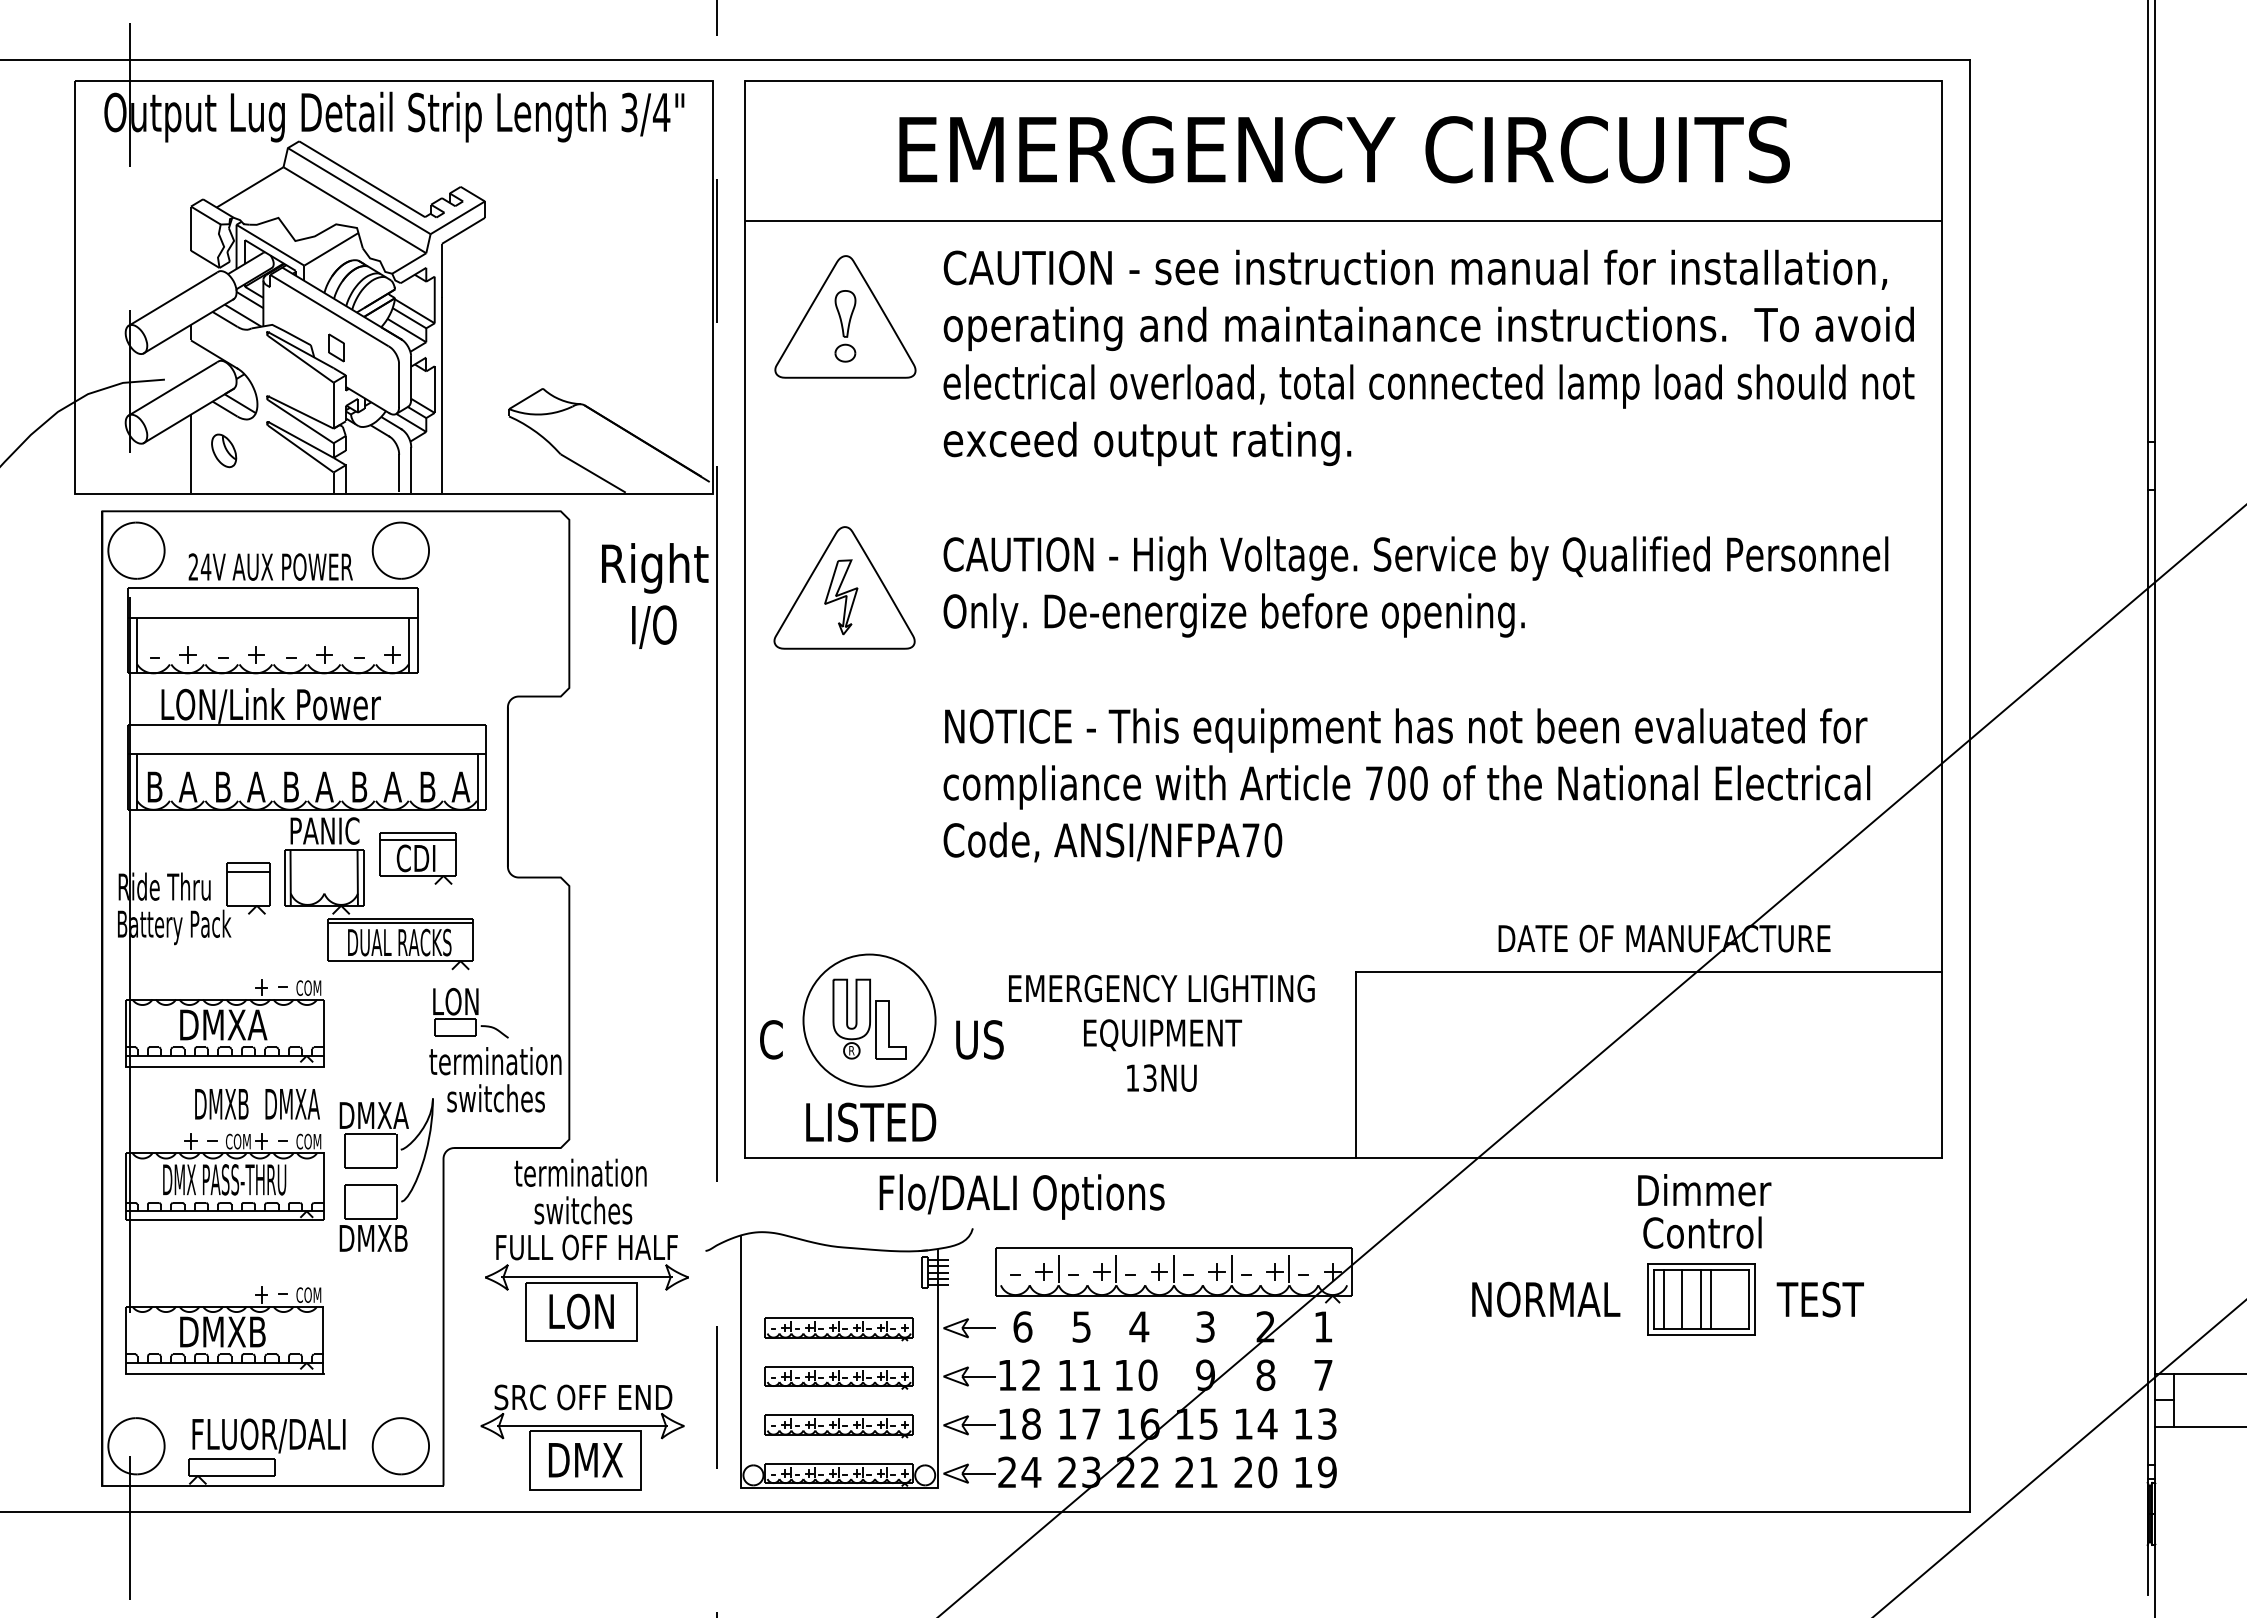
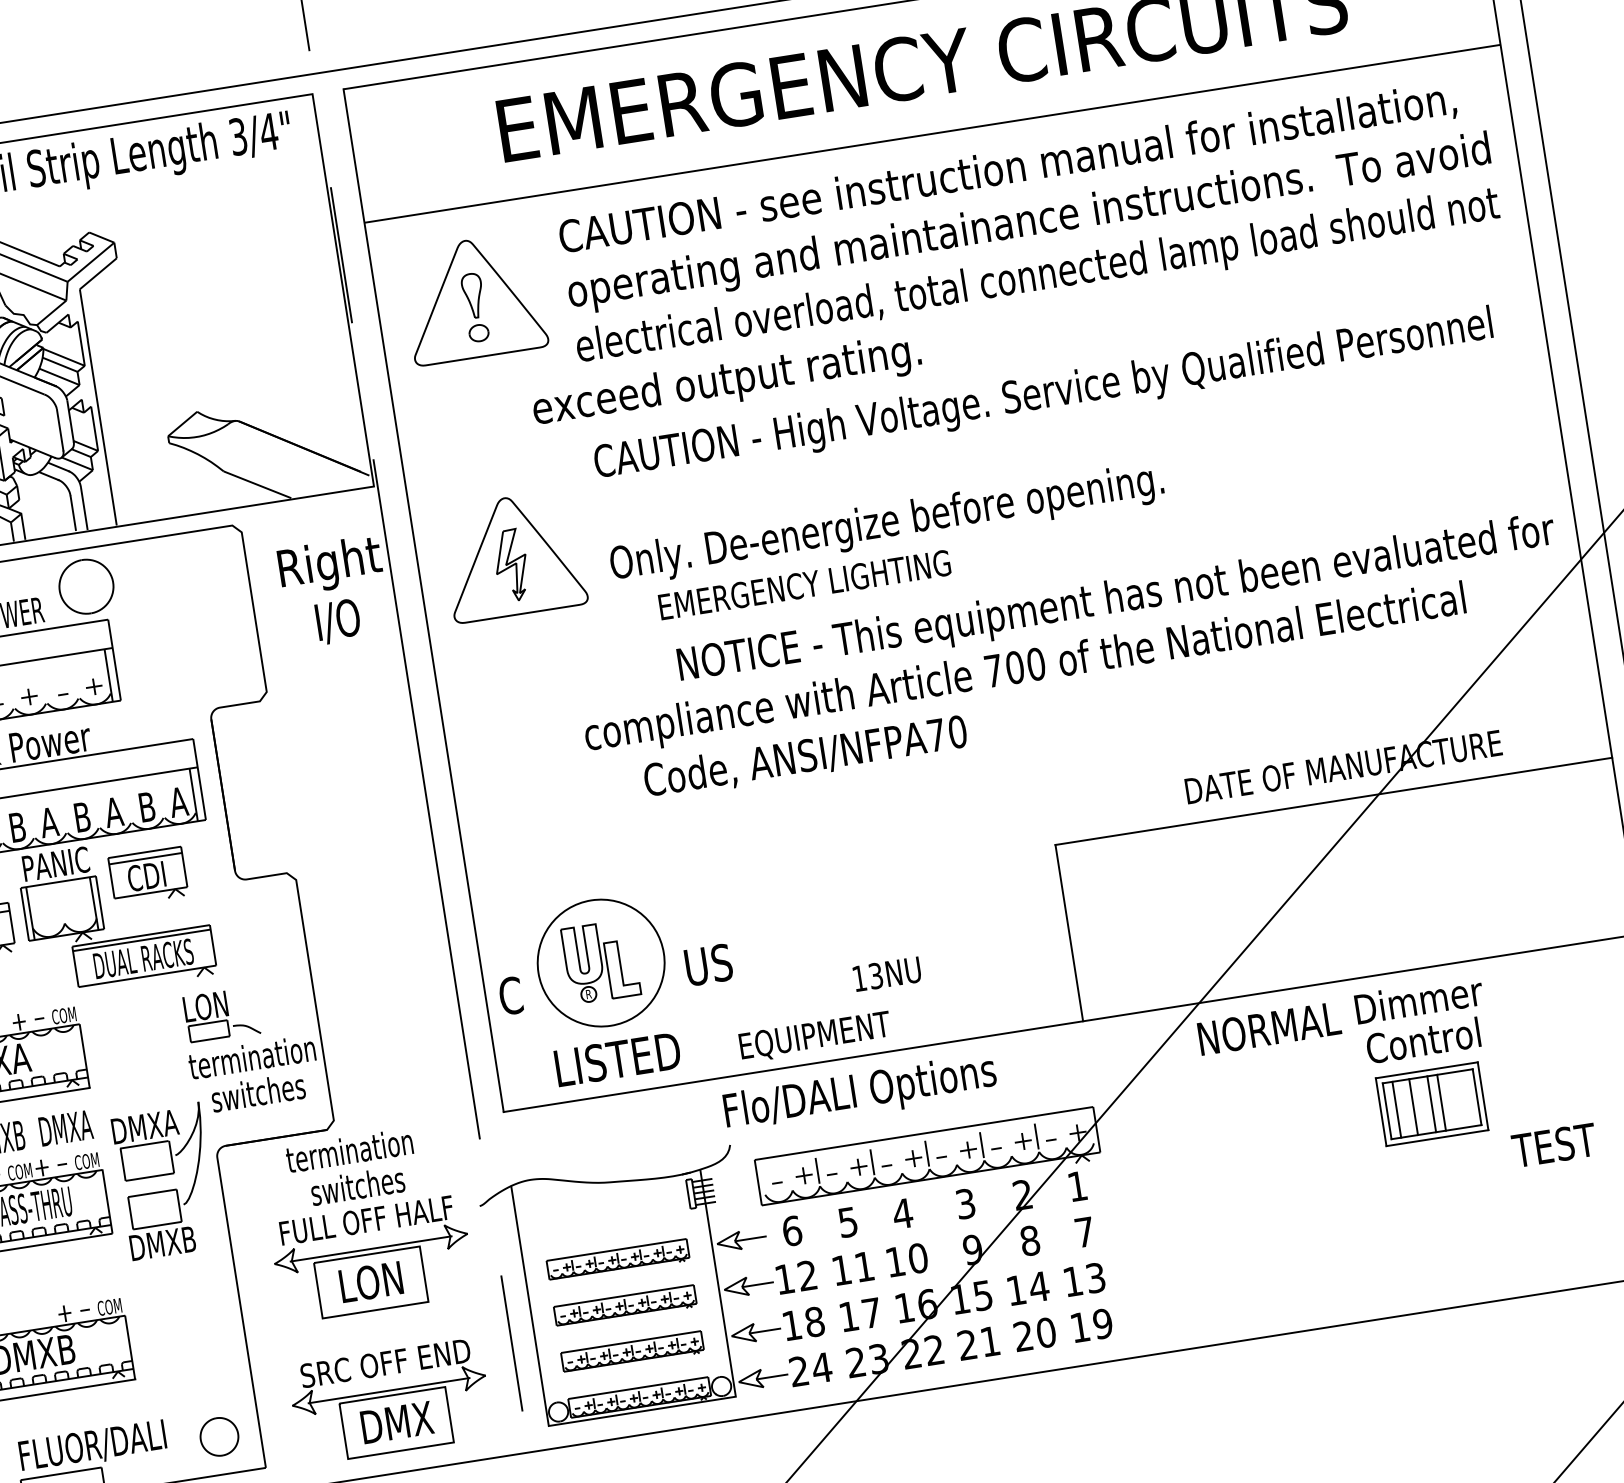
text: (1147, 443) -> (727, 382), moved
text: (1415, 558) -> (1043, 395), moved
text: (1406, 730) -> (1117, 600), moved
text: (1406, 787) -> (1024, 670), moved
text: (1161, 988) -> (804, 584), moved
text: (1162, 1035) -> (815, 1037), moved
text: (1021, 1196) -> (859, 1093), moved
text: (1546, 1299) -> (1269, 1028), moved
text: (1819, 1299) -> (1553, 1145), moved
part: (400, 1446) -> (219, 1437), size x0.7

